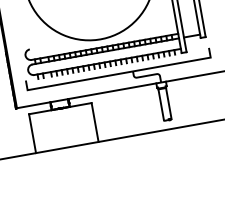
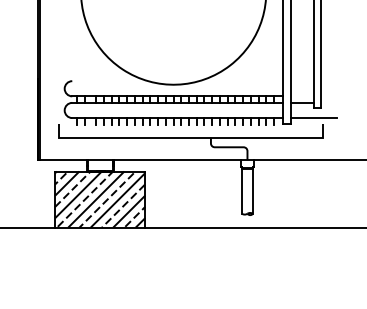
line: (201, 45) -> (313, 118), added
hatch: (64, 128) -> (100, 199), added

